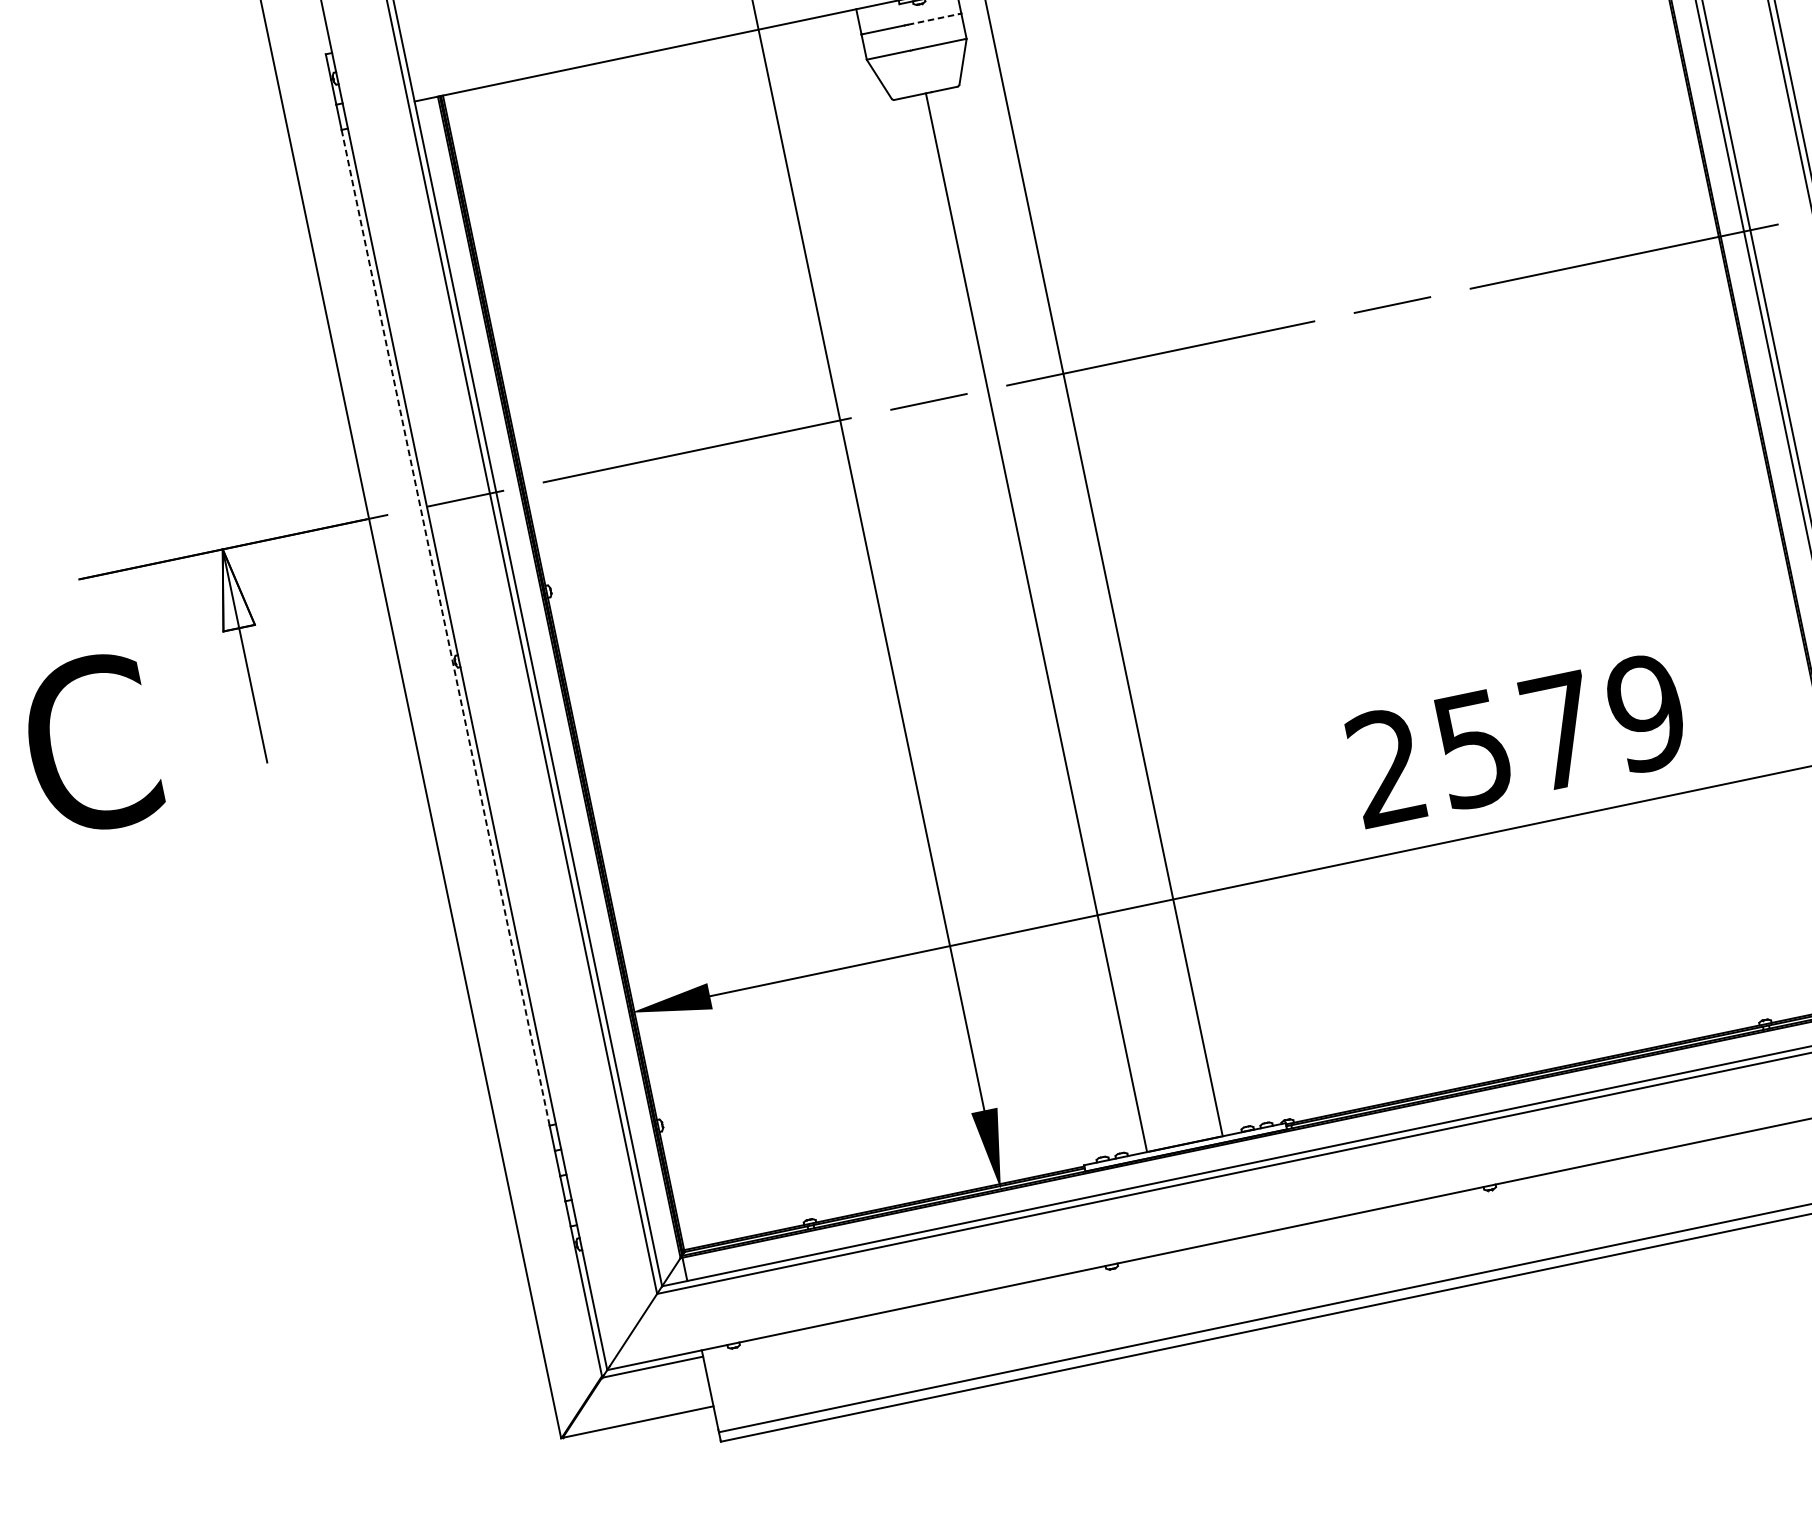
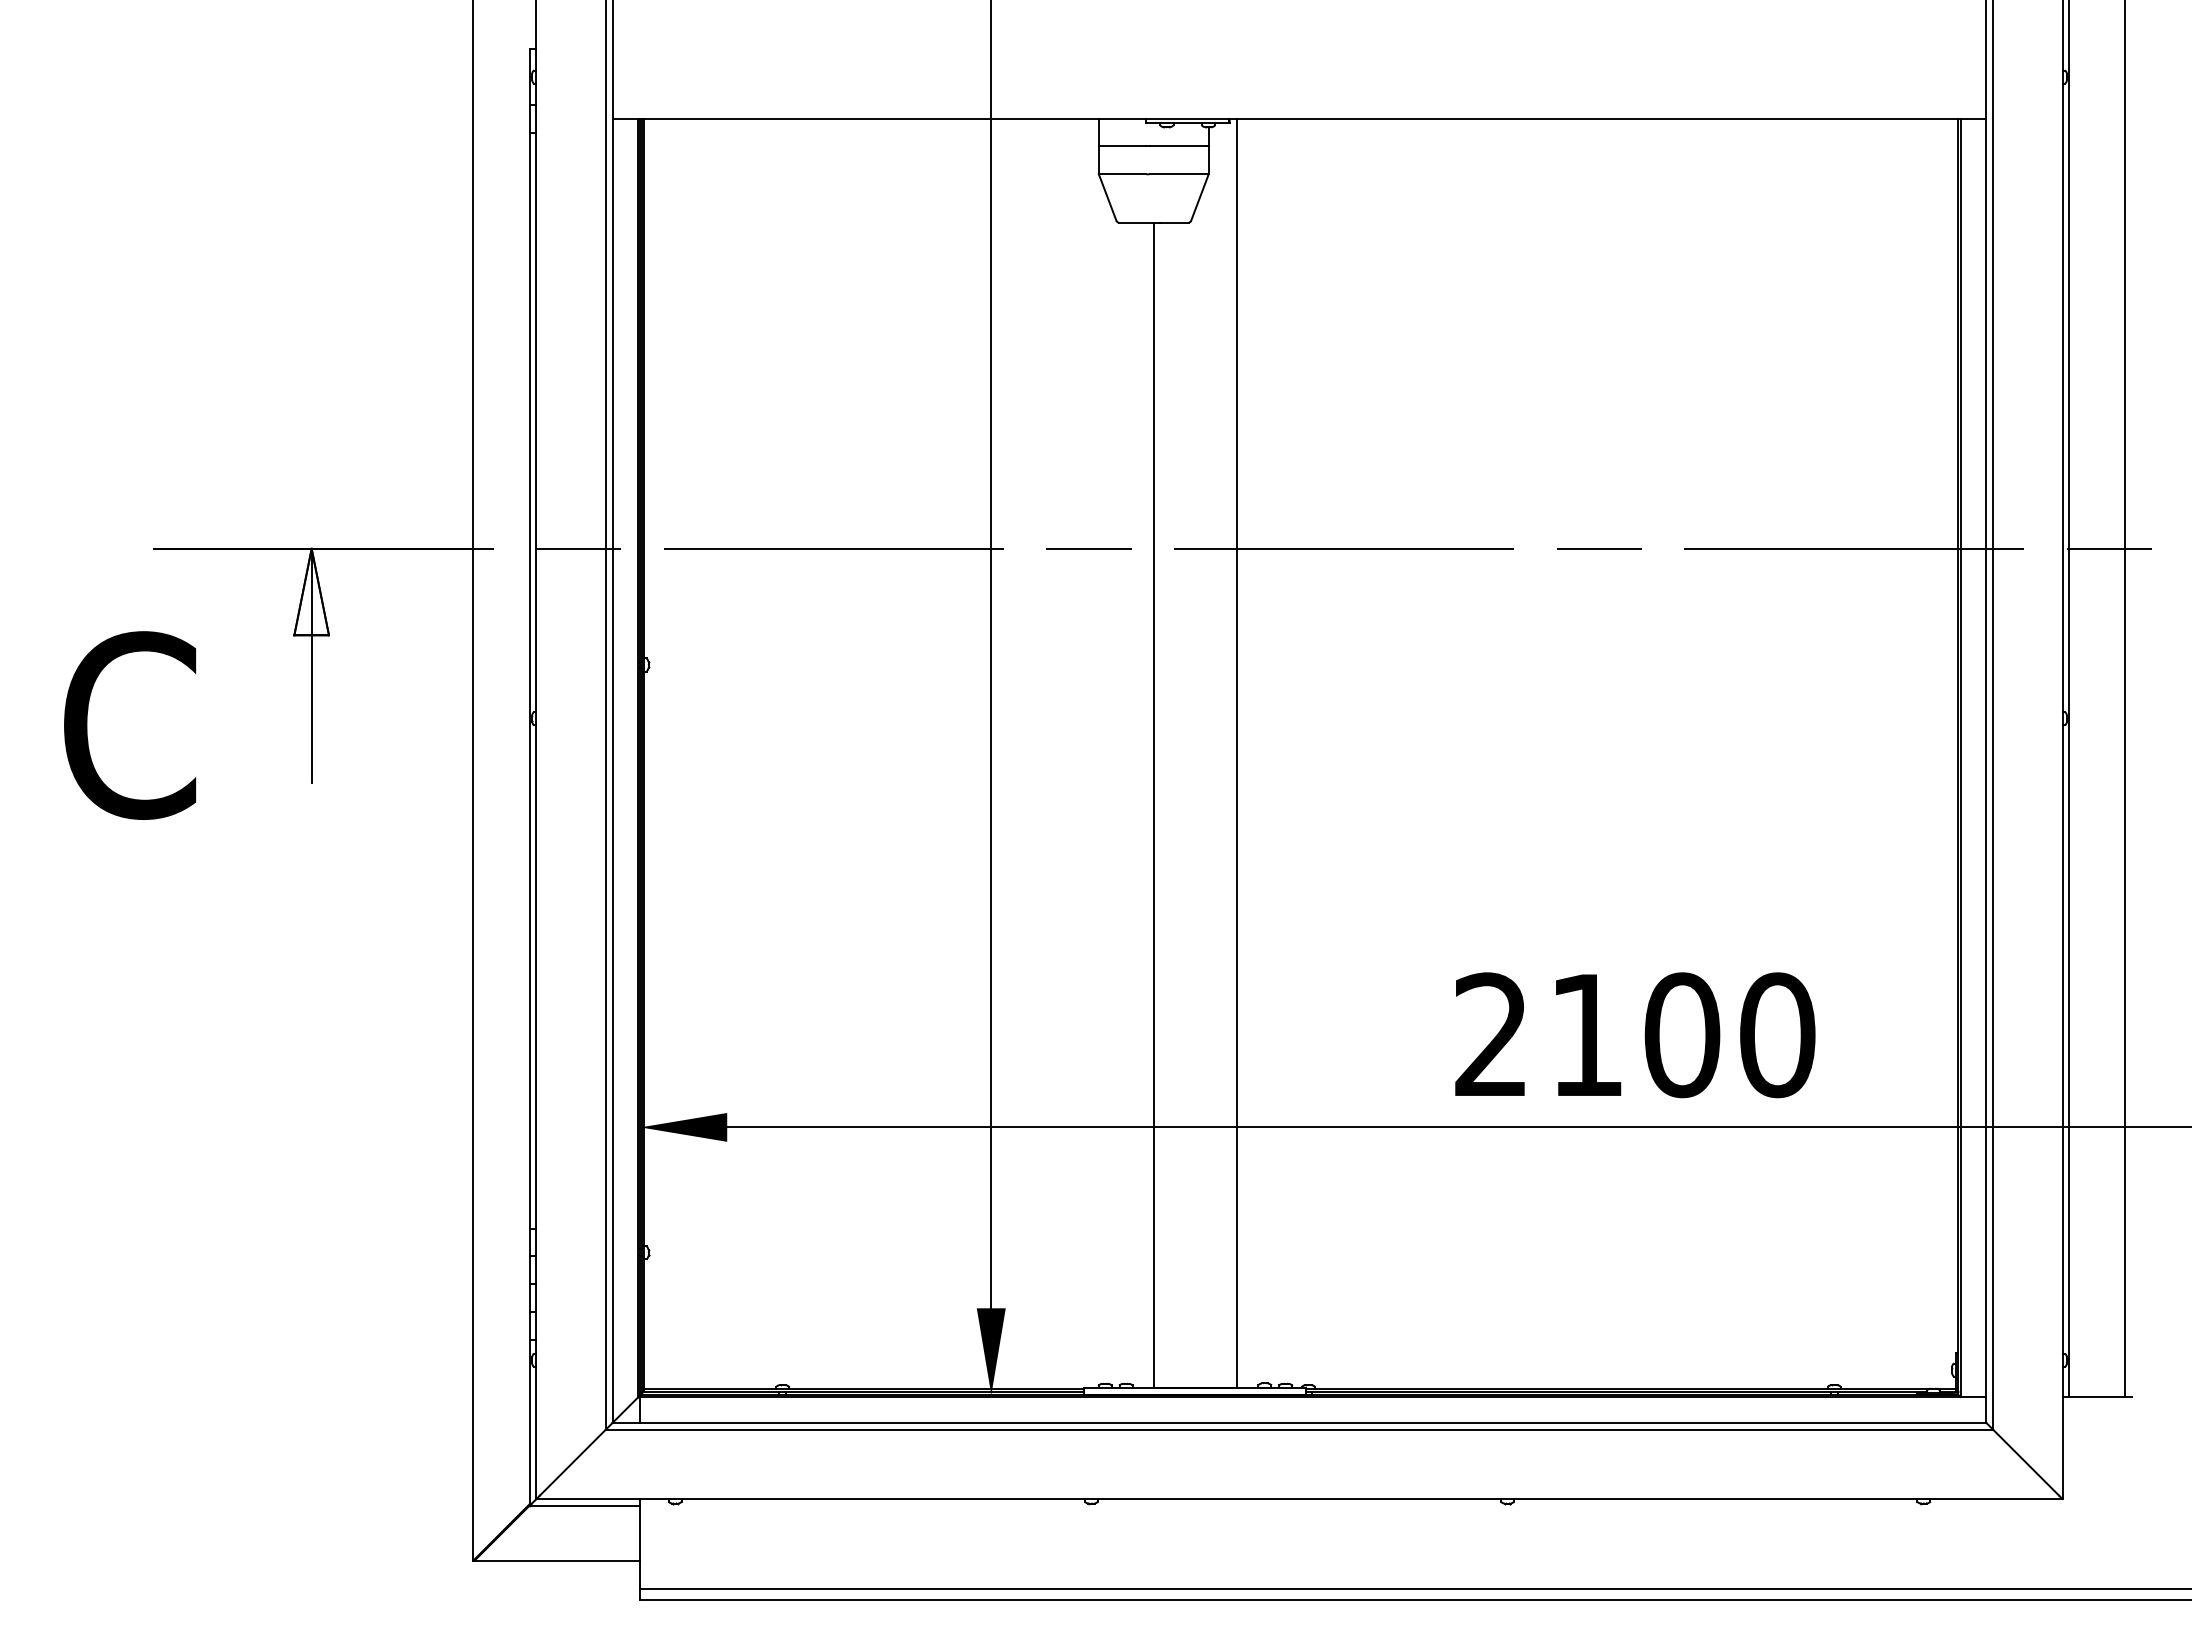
line: (933, 19) -> (1178, 146), dashed -> solid
line: (445, 628) -> (529, 681), dashed -> solid
text: (1561, 731) -> (1683, 1035), 2579 -> 2100

